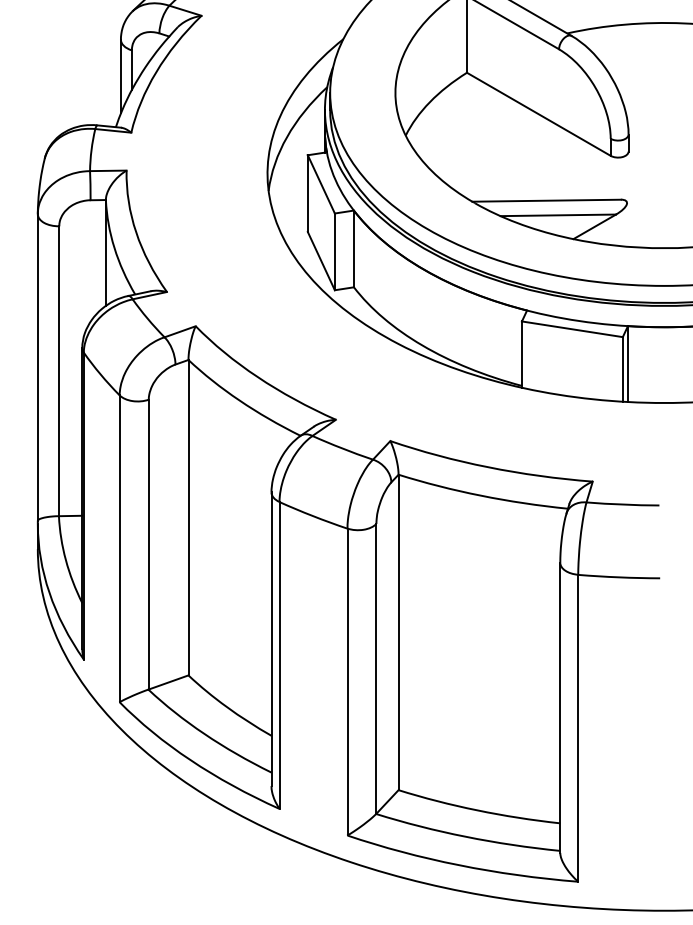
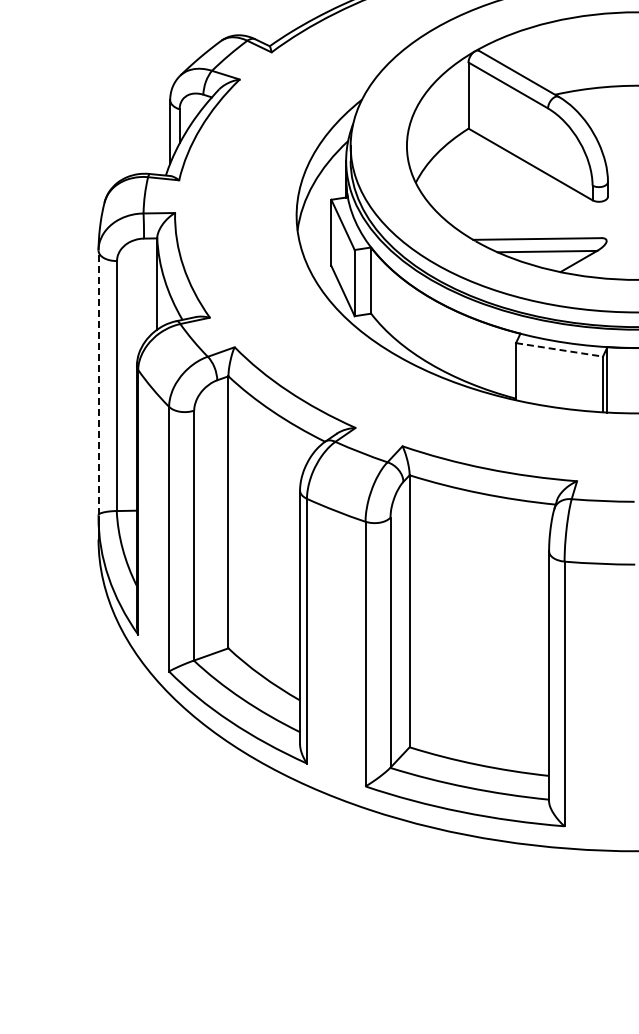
line: (573, 328) -> (560, 349), solid -> dashed
line: (37, 367) -> (98, 382), solid -> dashed

